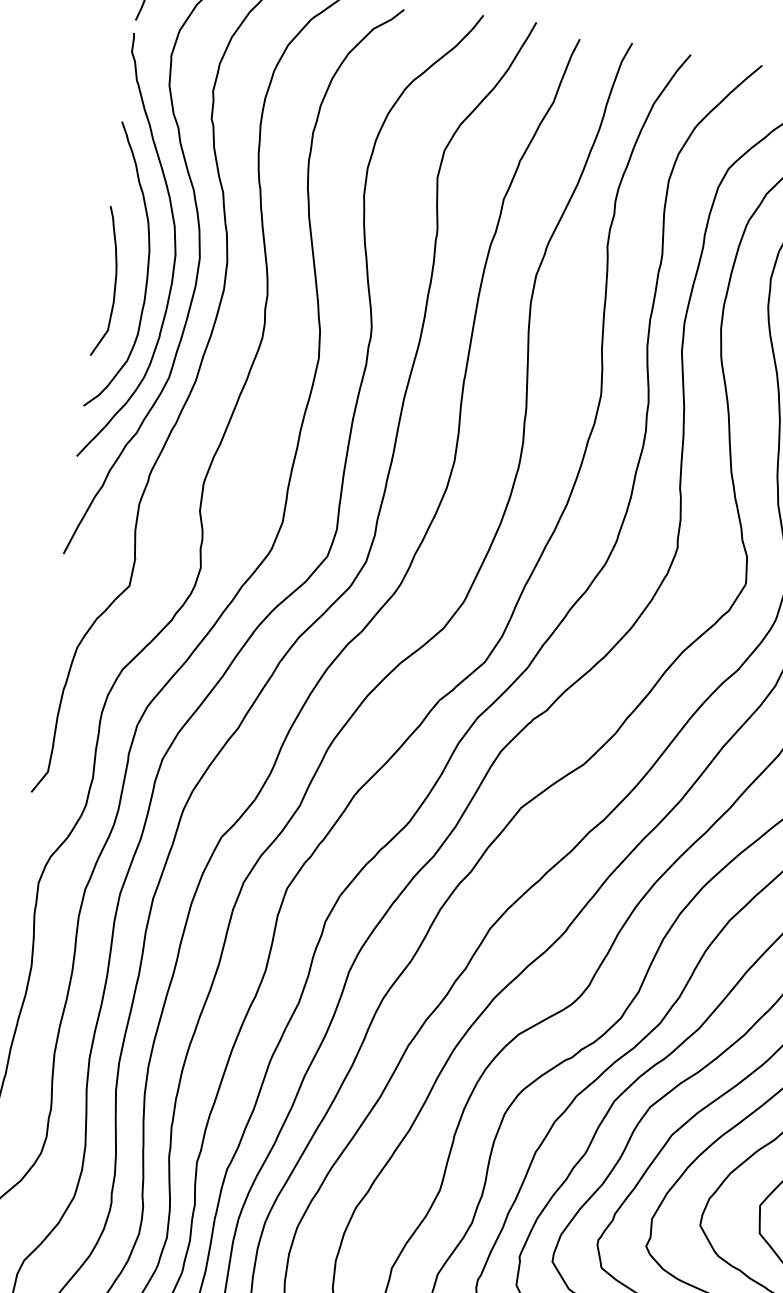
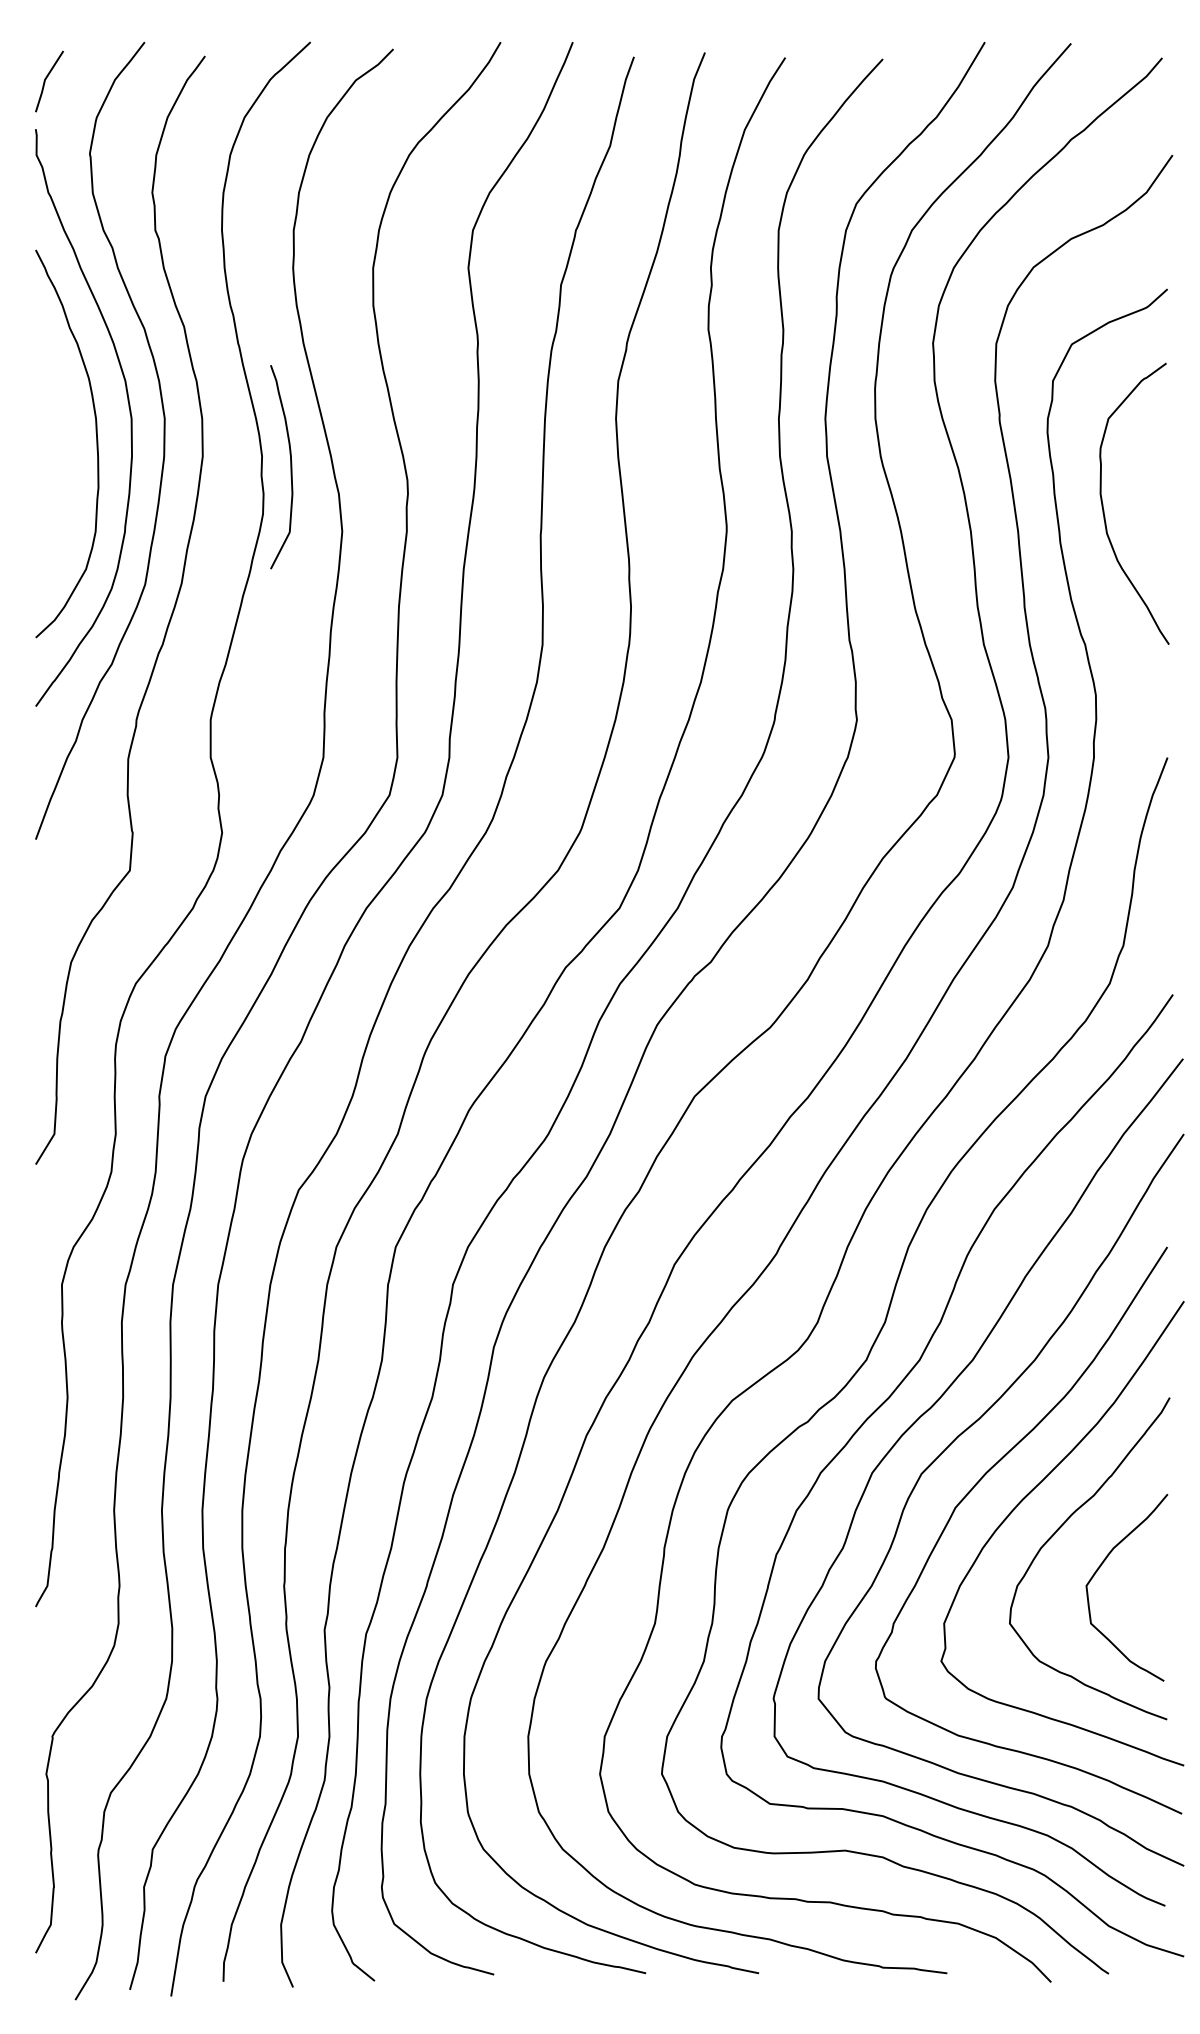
curve: (114, 283) -> (290, 467), moved

